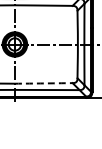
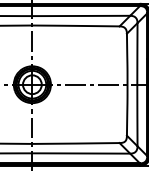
arc: (43, 83) -> (75, 143), dashed -> solid

